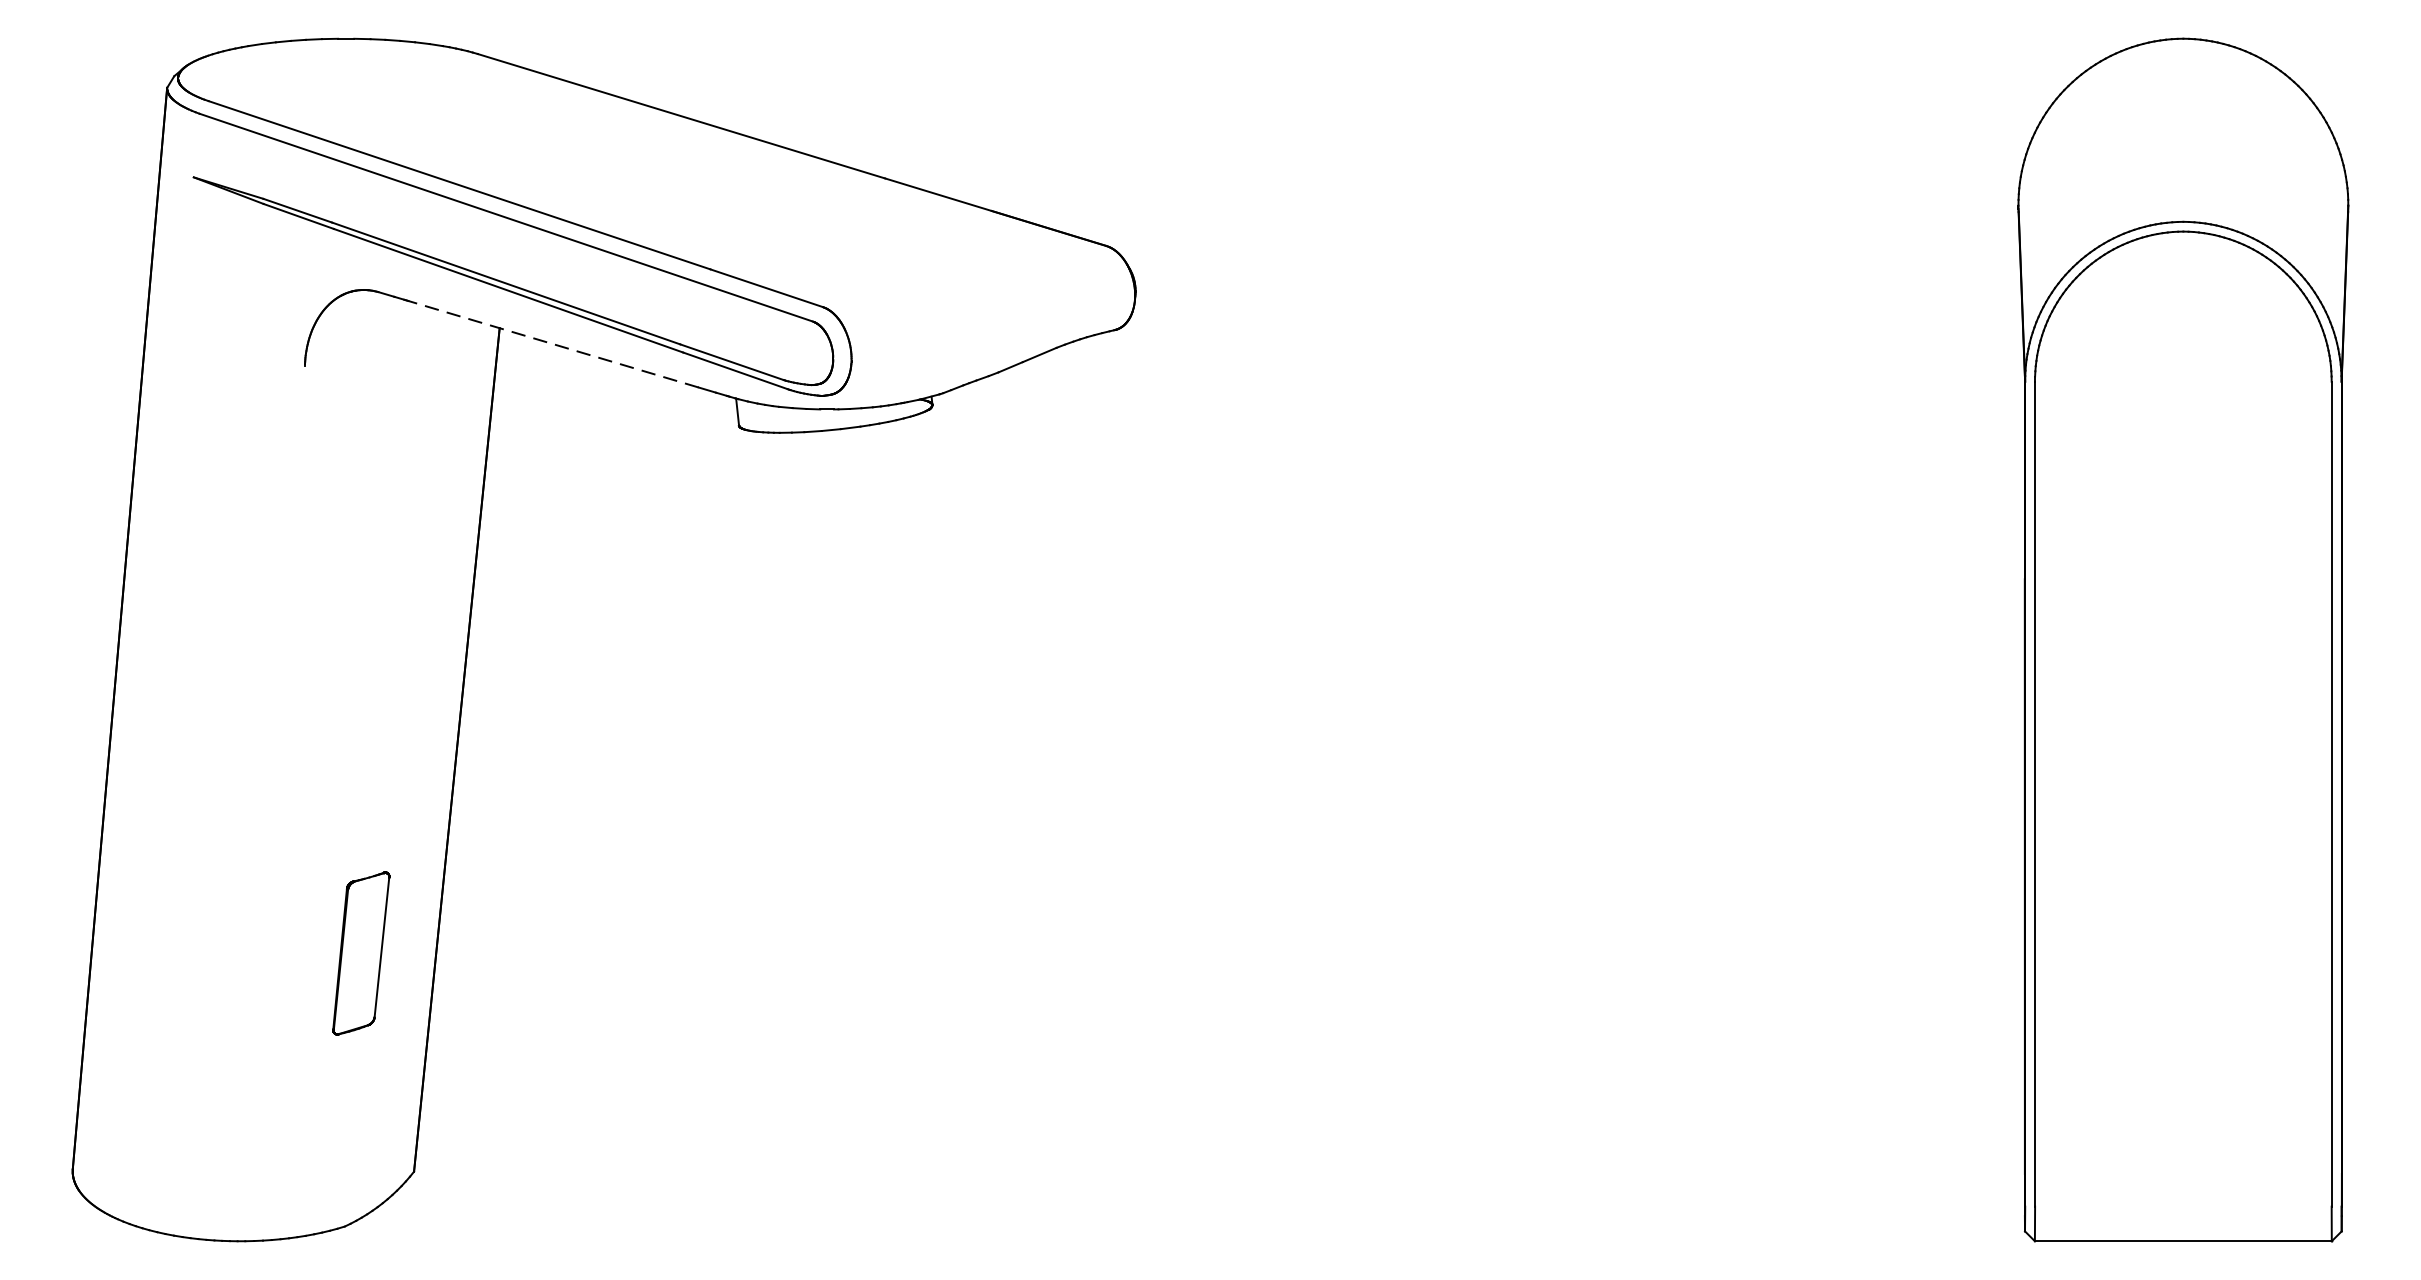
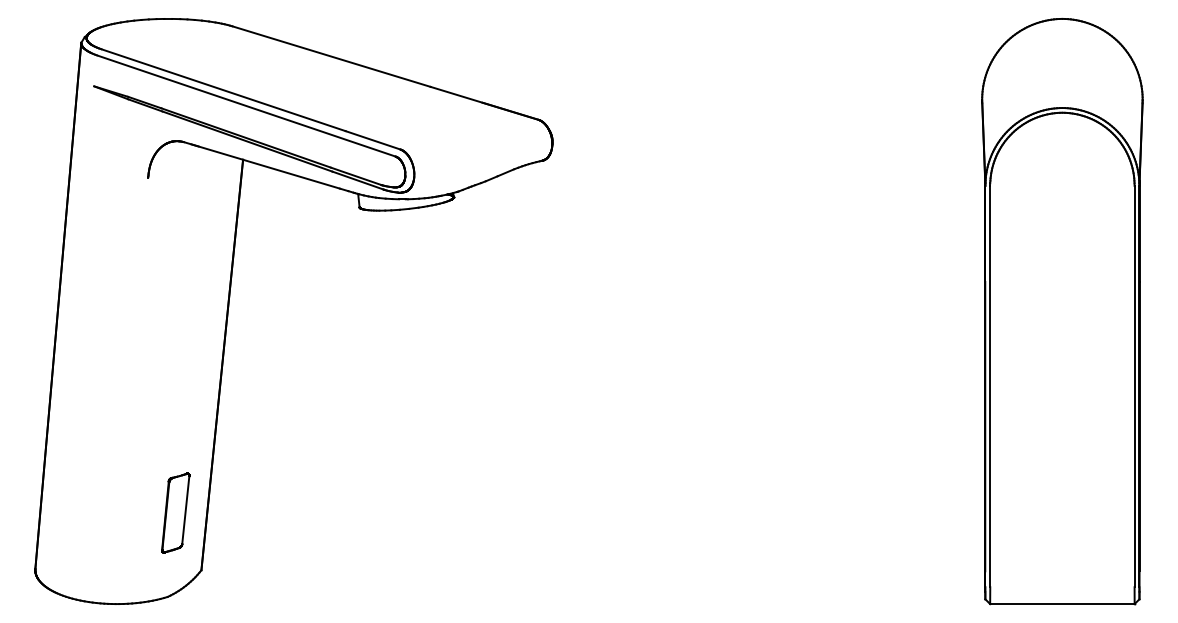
line: (545, 342) -> (265, 166), dashed -> solid
part: (360, 952) -> (175, 512), moved

